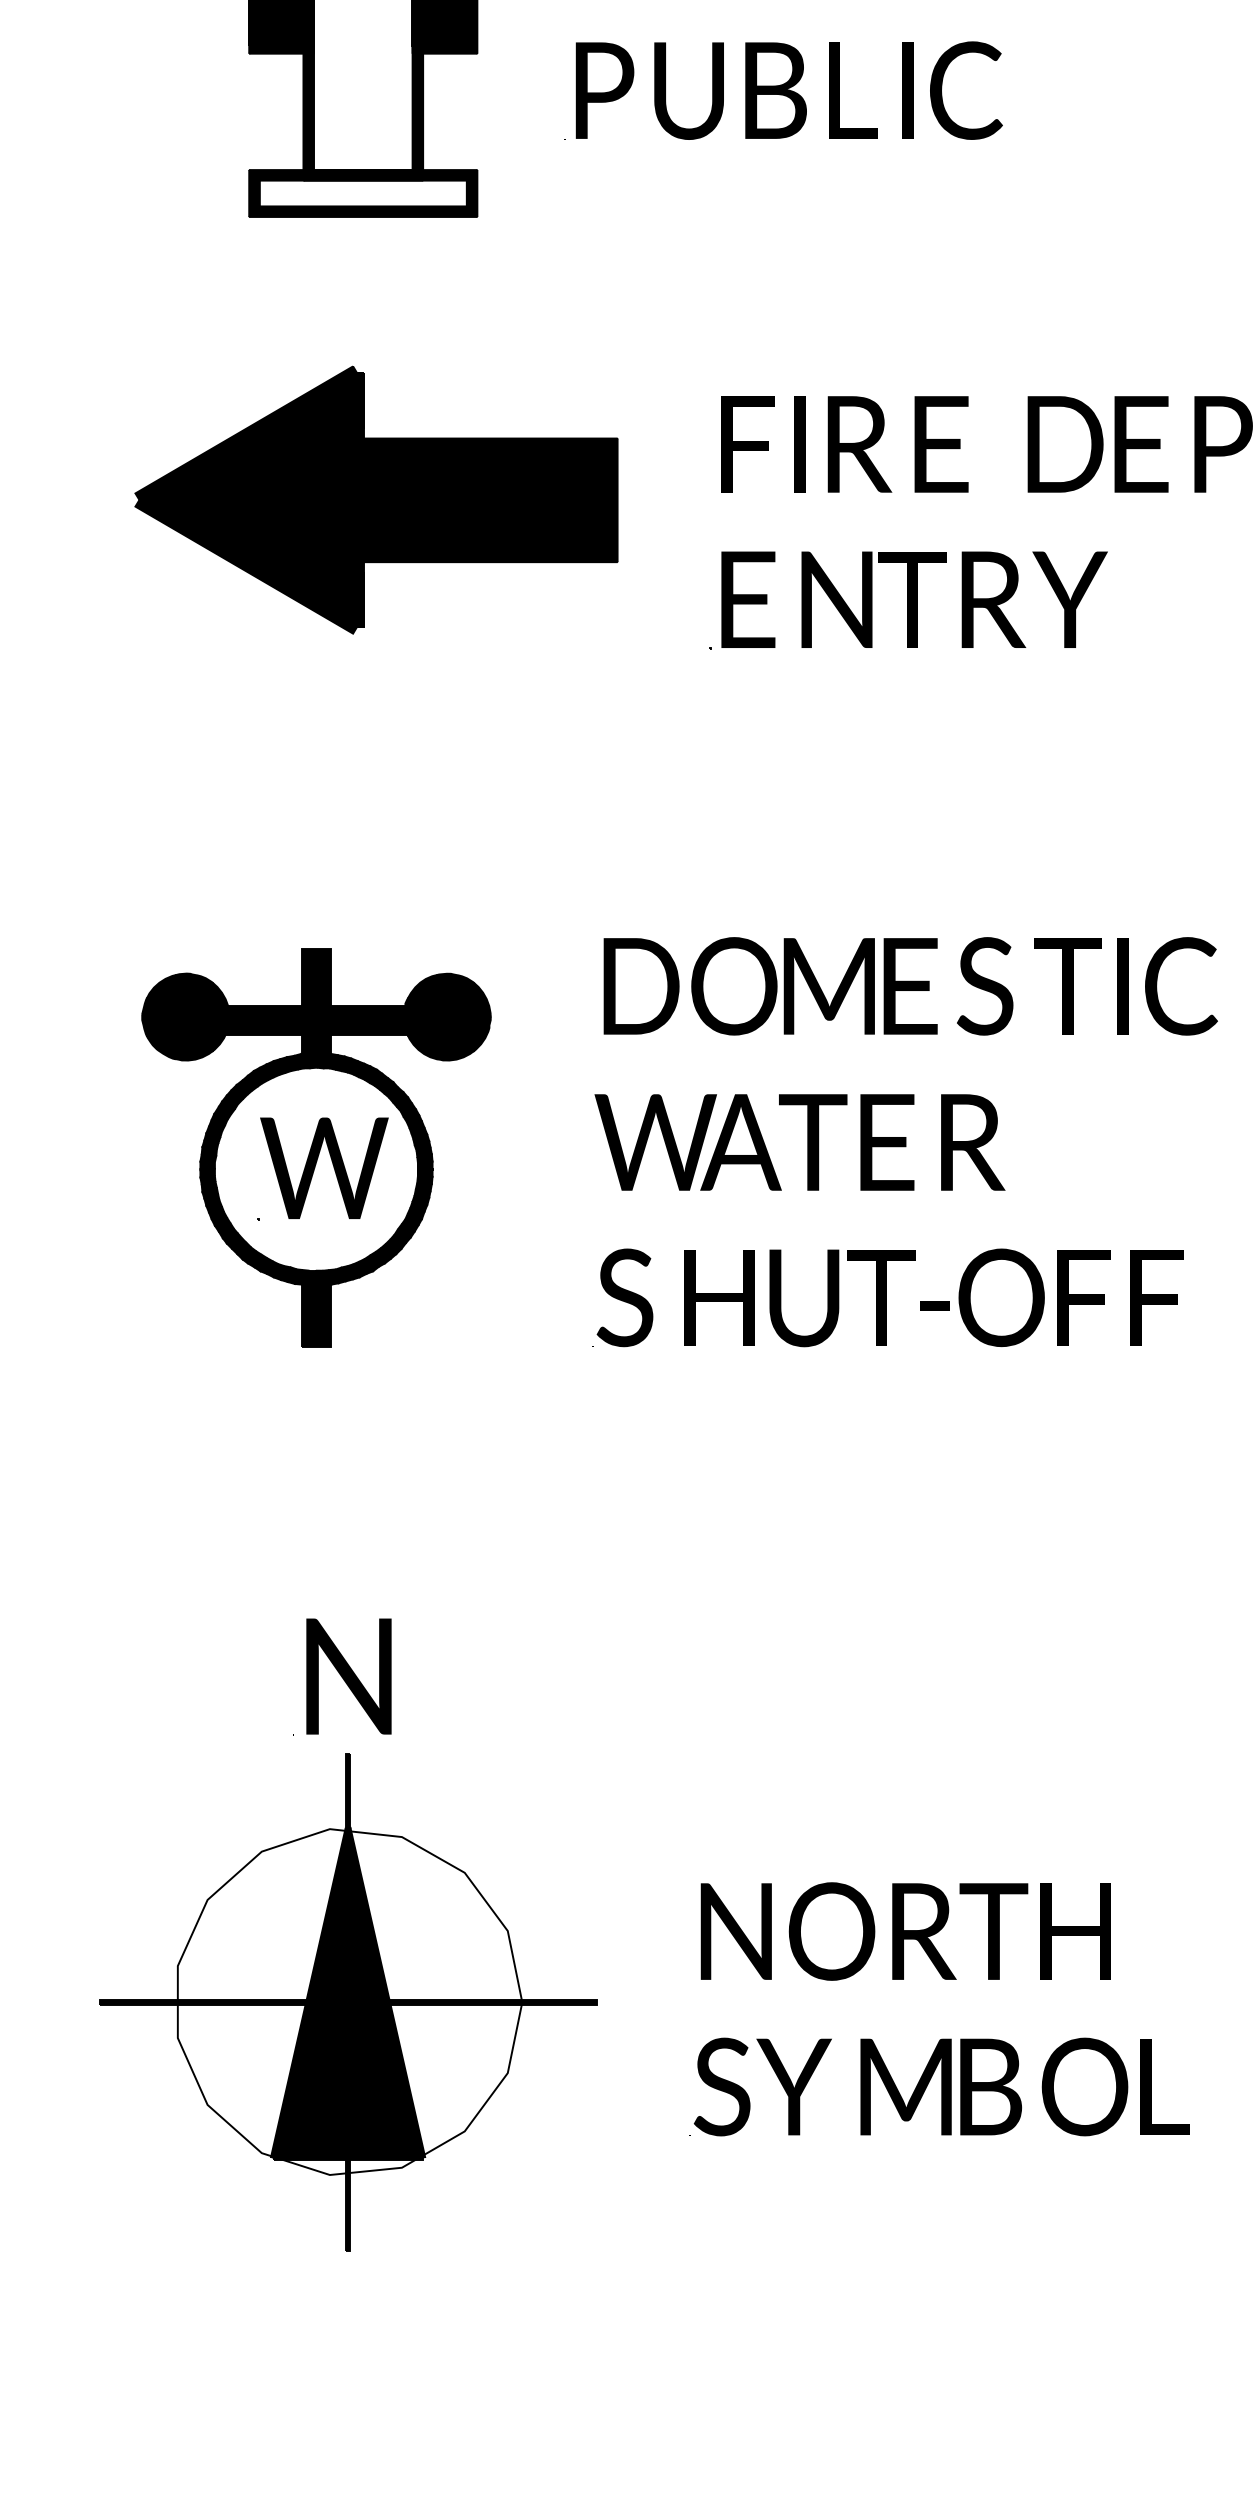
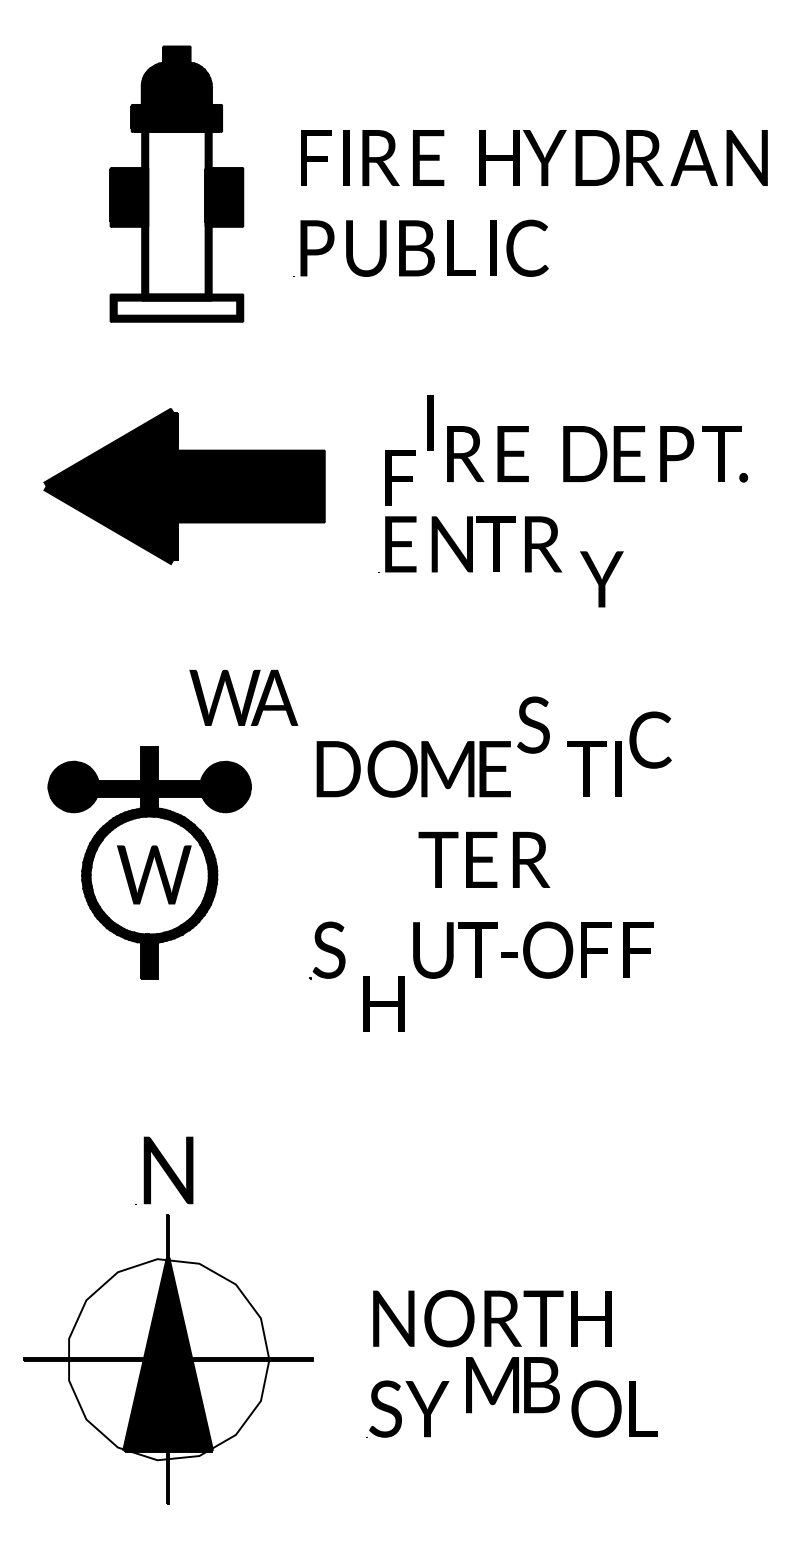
text: (747, 443) -> (400, 477), moved
text: (799, 443) -> (430, 422), moved
text: (1069, 600) -> (601, 579), moved
text: (985, 985) -> (533, 724), moved
text: (1181, 985) -> (650, 739), moved
text: (687, 1141) -> (243, 697), moved
text: (718, 1296) -> (383, 1003), moved
text: (940, 2087) -> (512, 1385), moved

